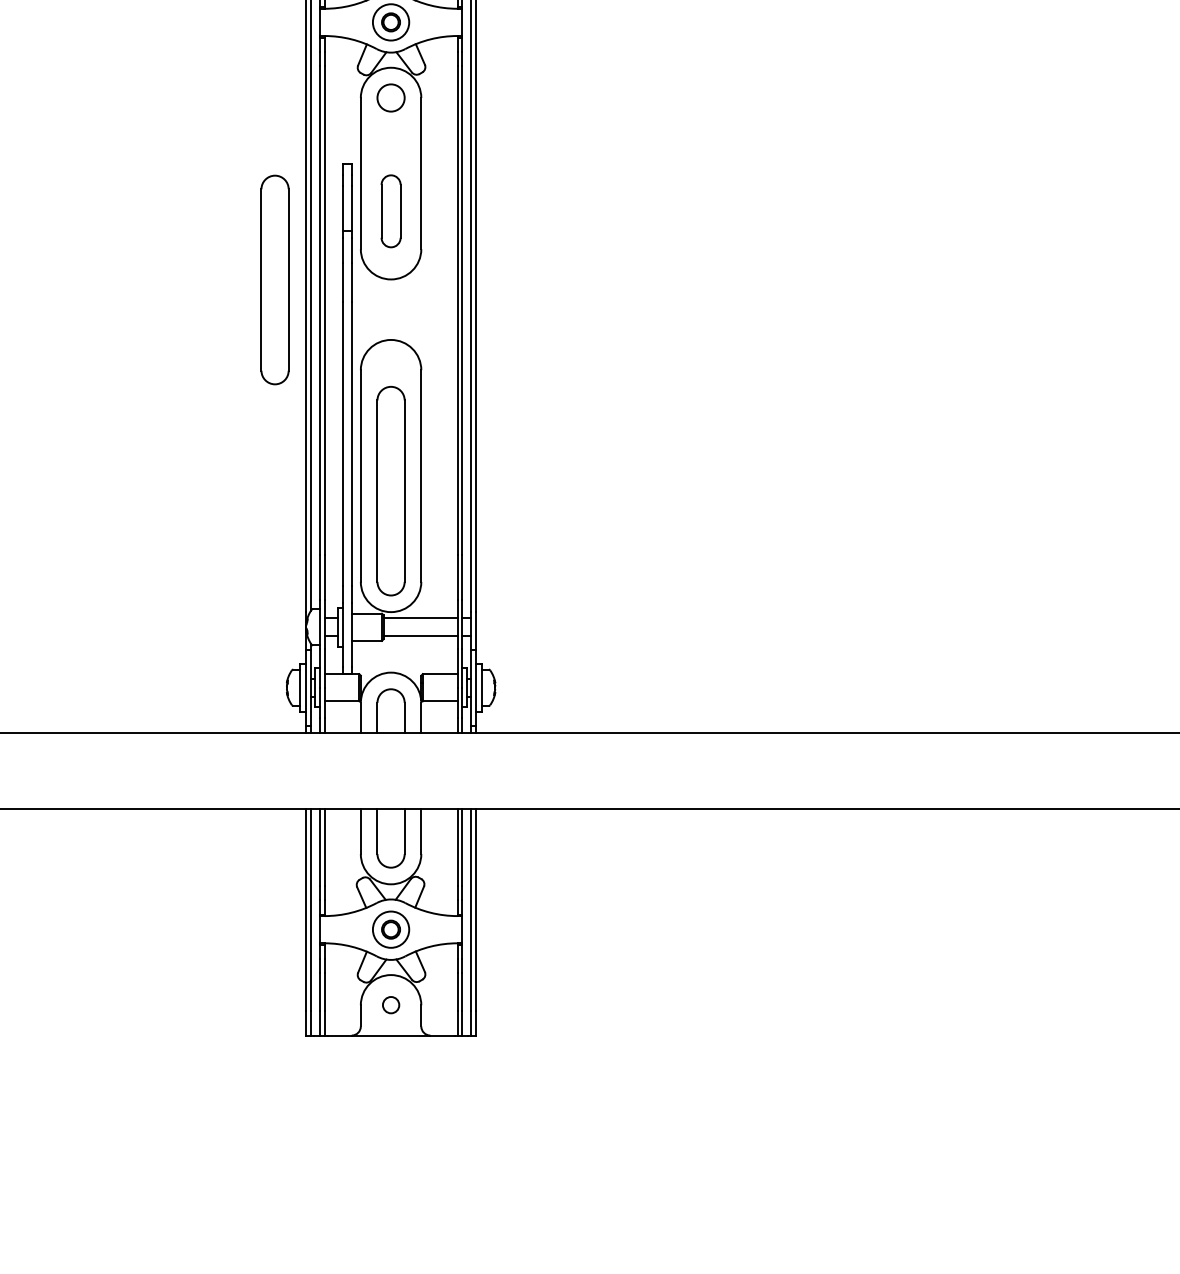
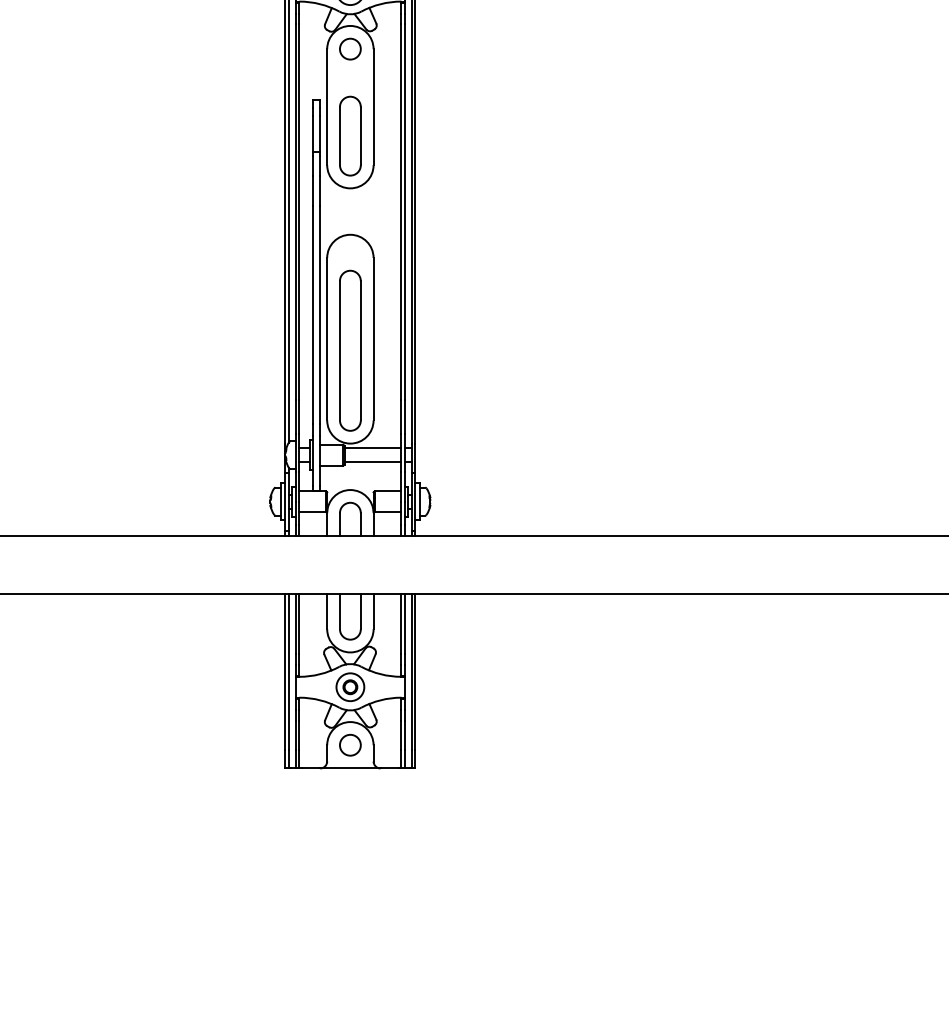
part: (391, 210) -> (350, 135), size x1.43
part: (275, 279) -> (261, 188), removed
circle: (391, 1004) -> (350, 744), size x1.67

